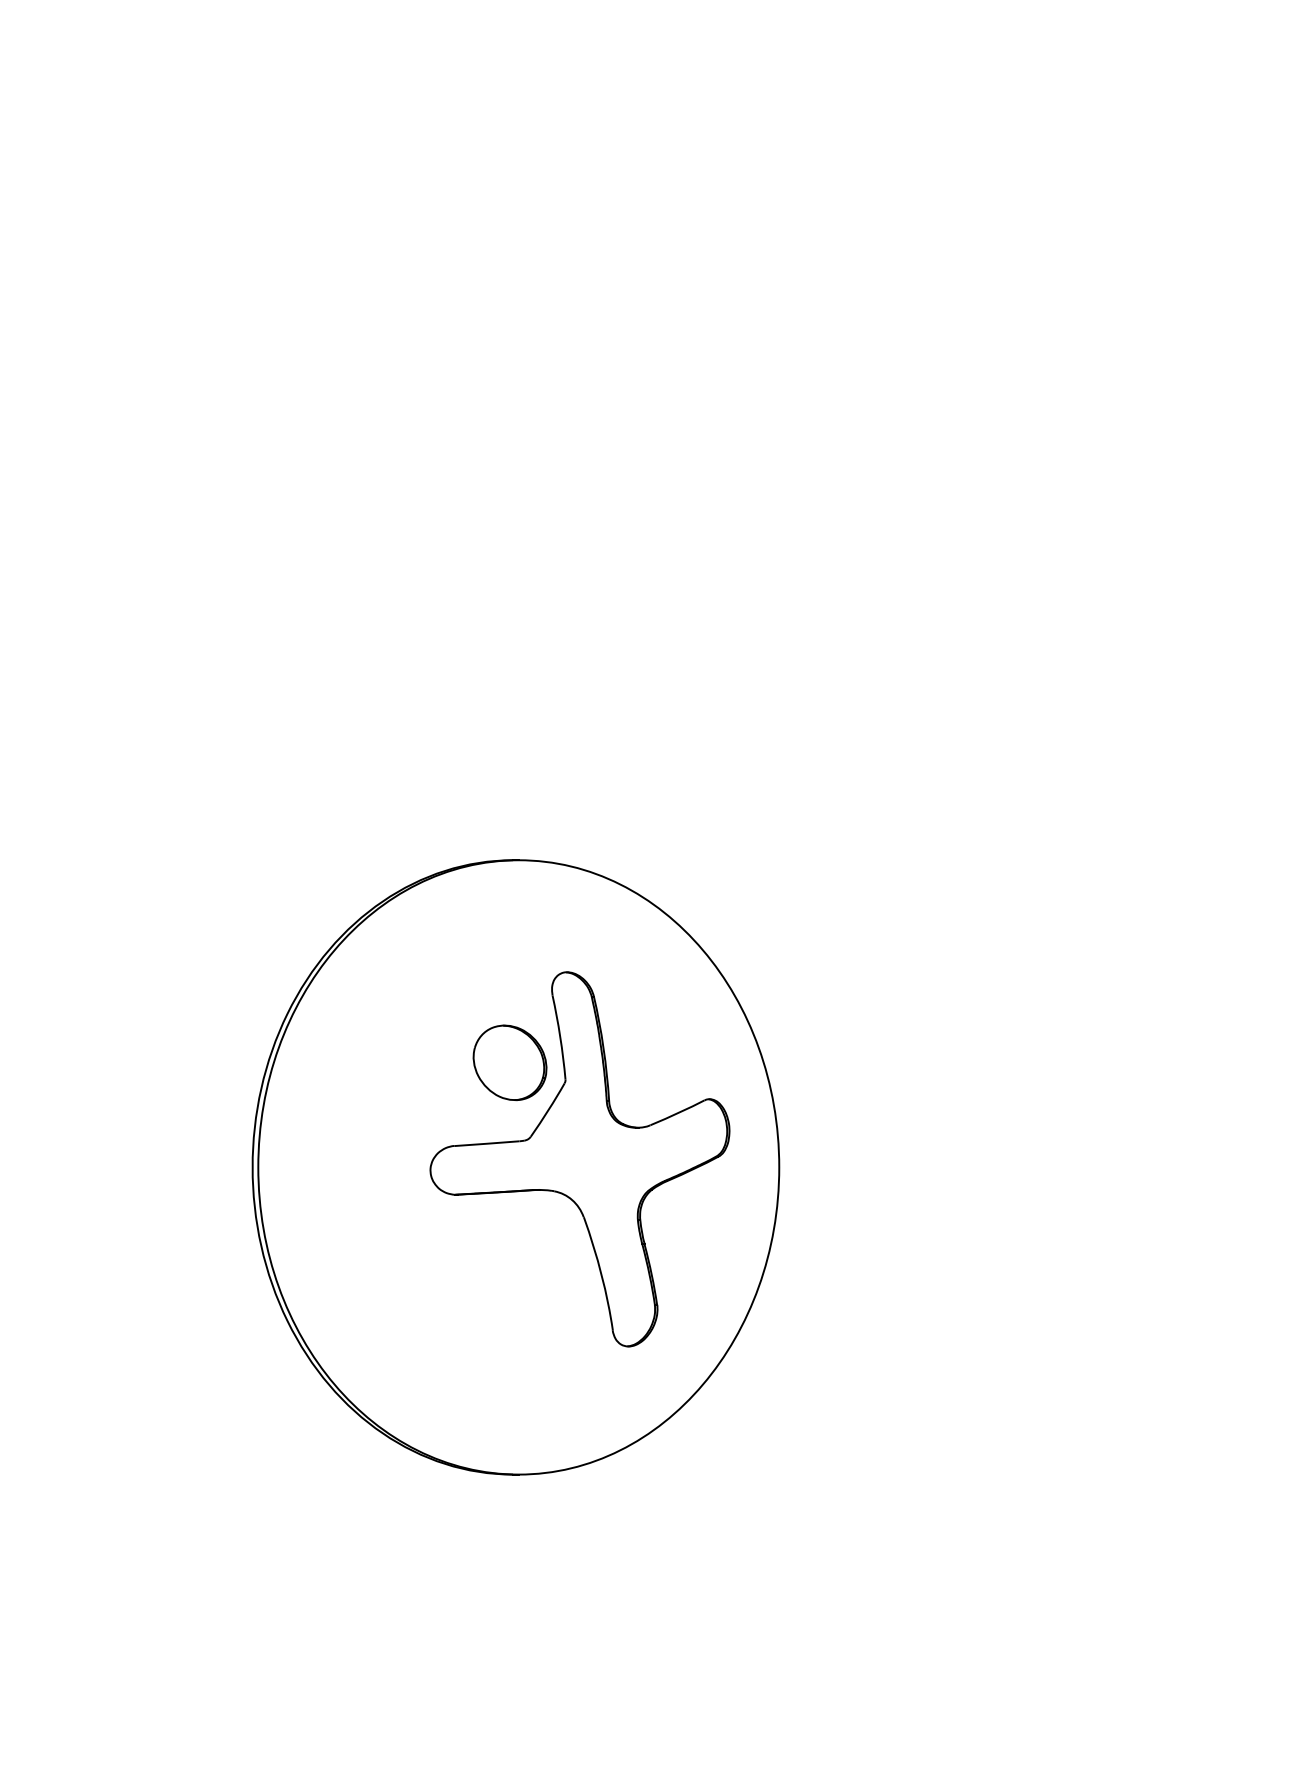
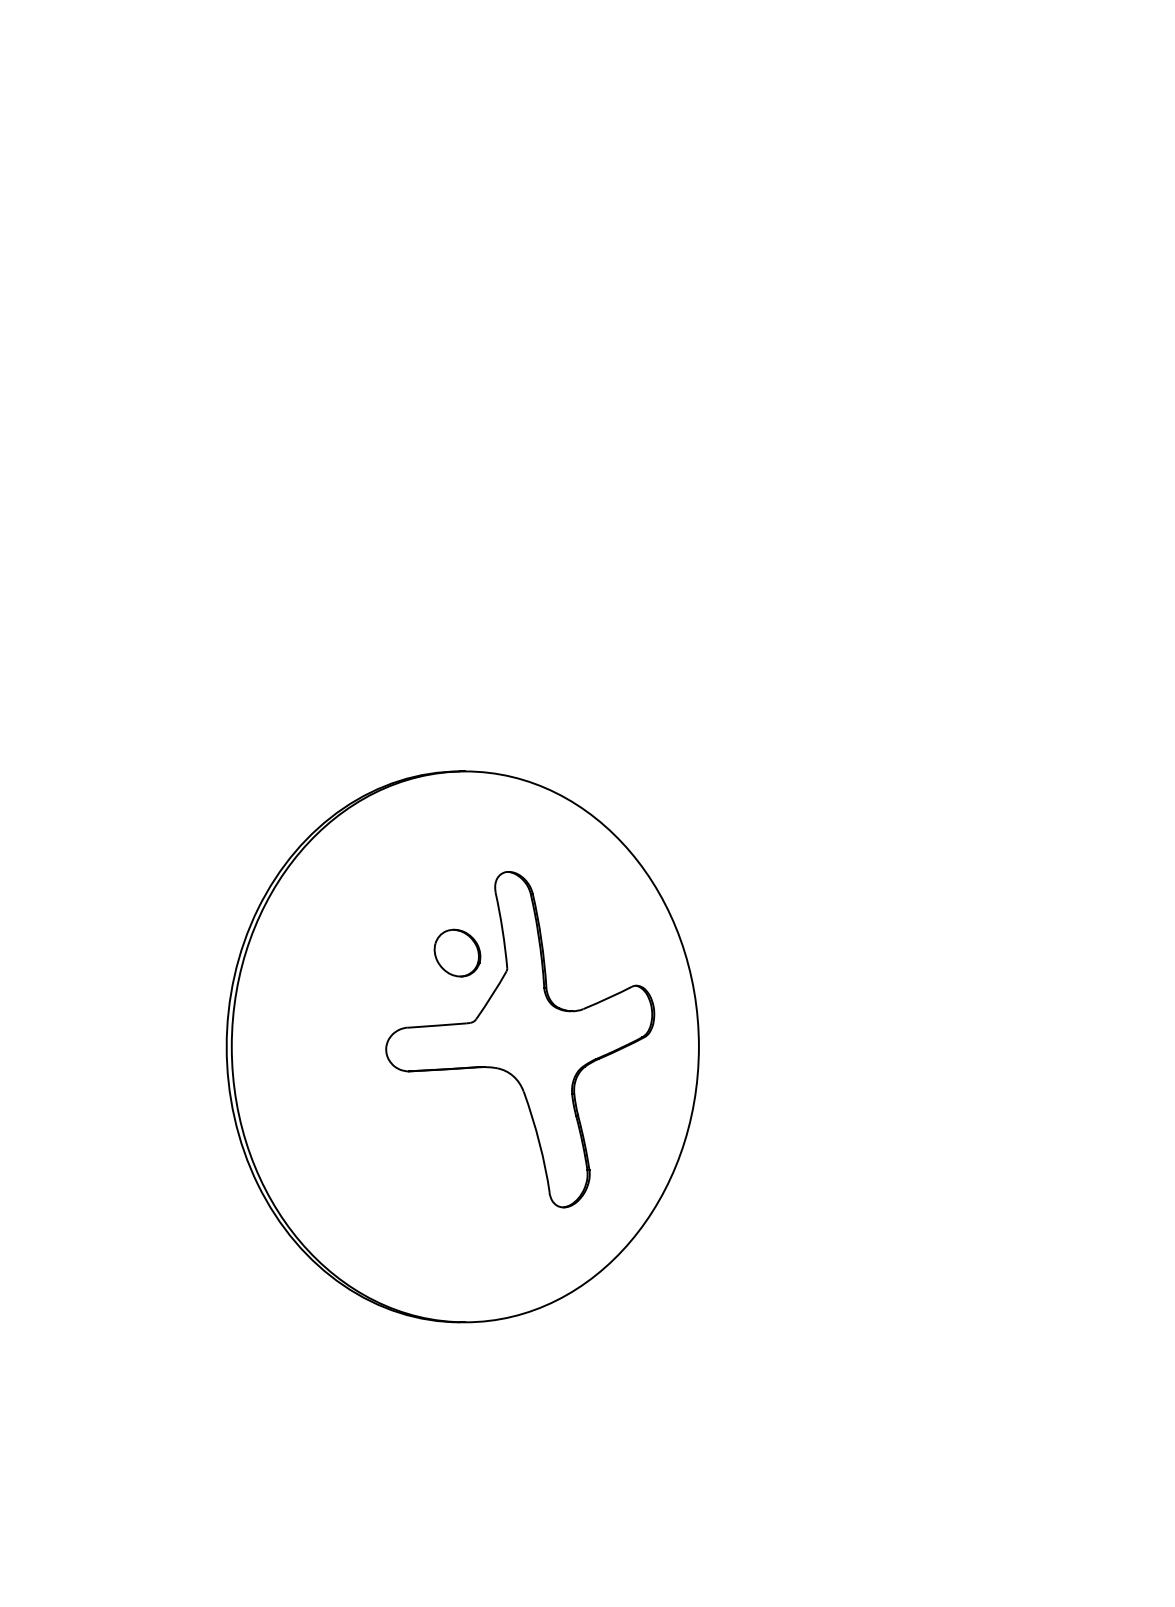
part: (509, 1062) -> (457, 952), size x0.7

